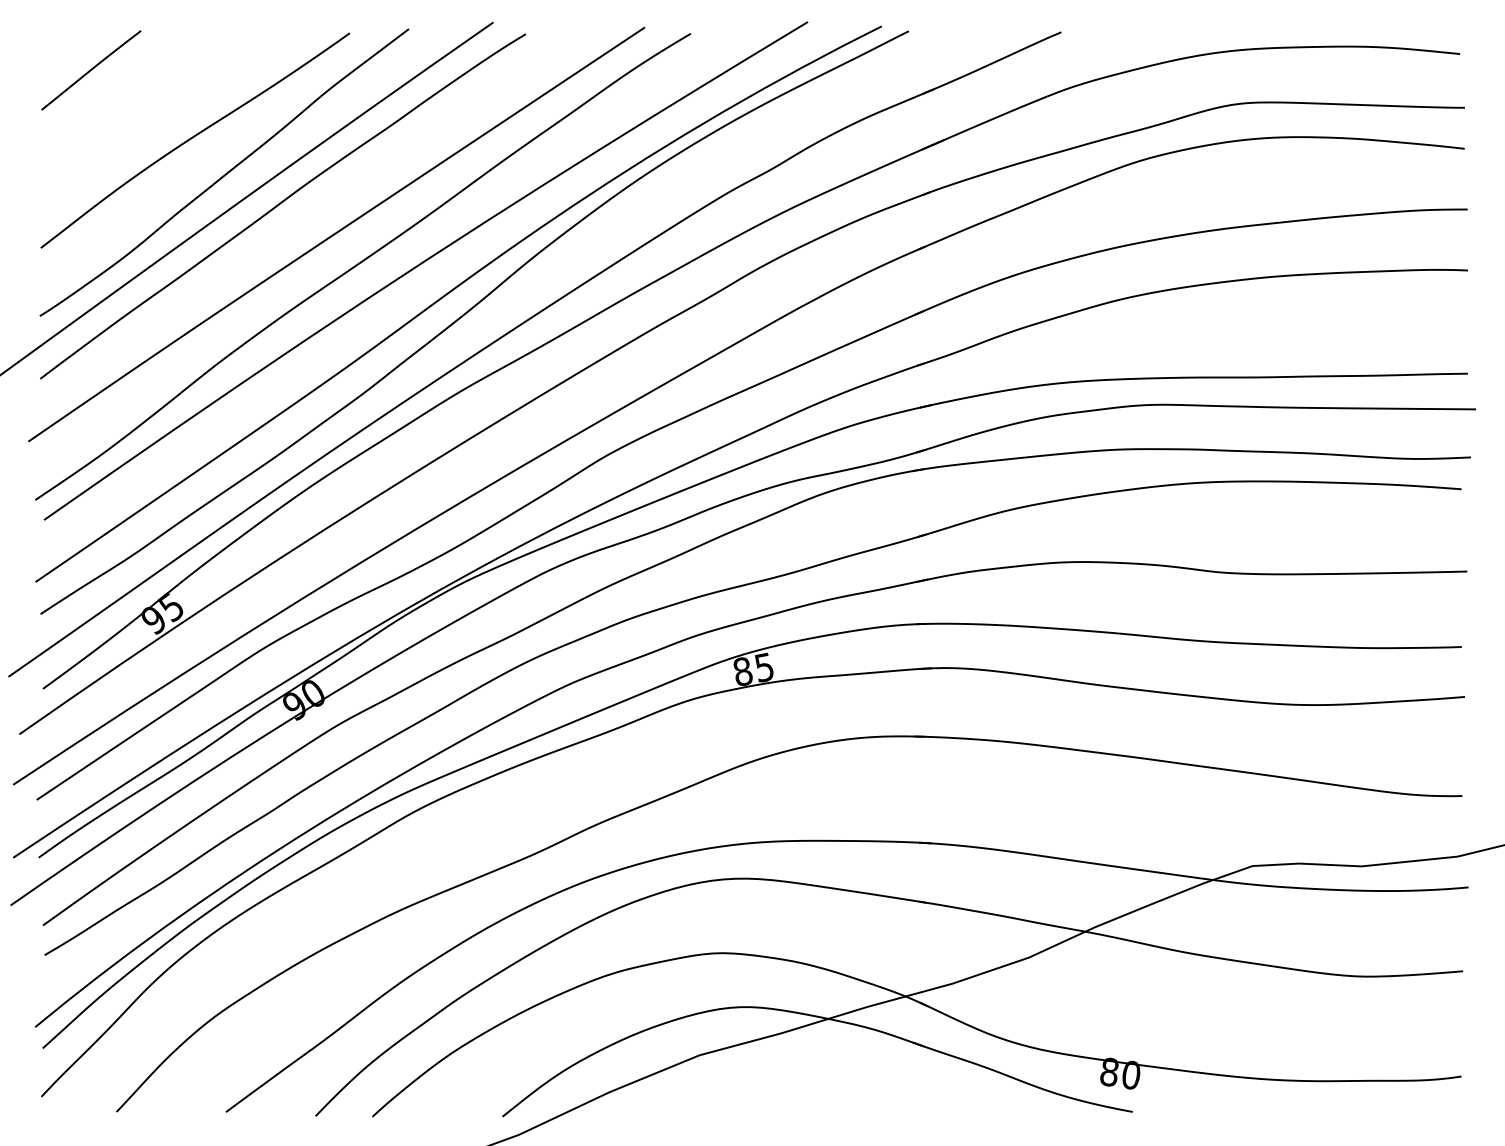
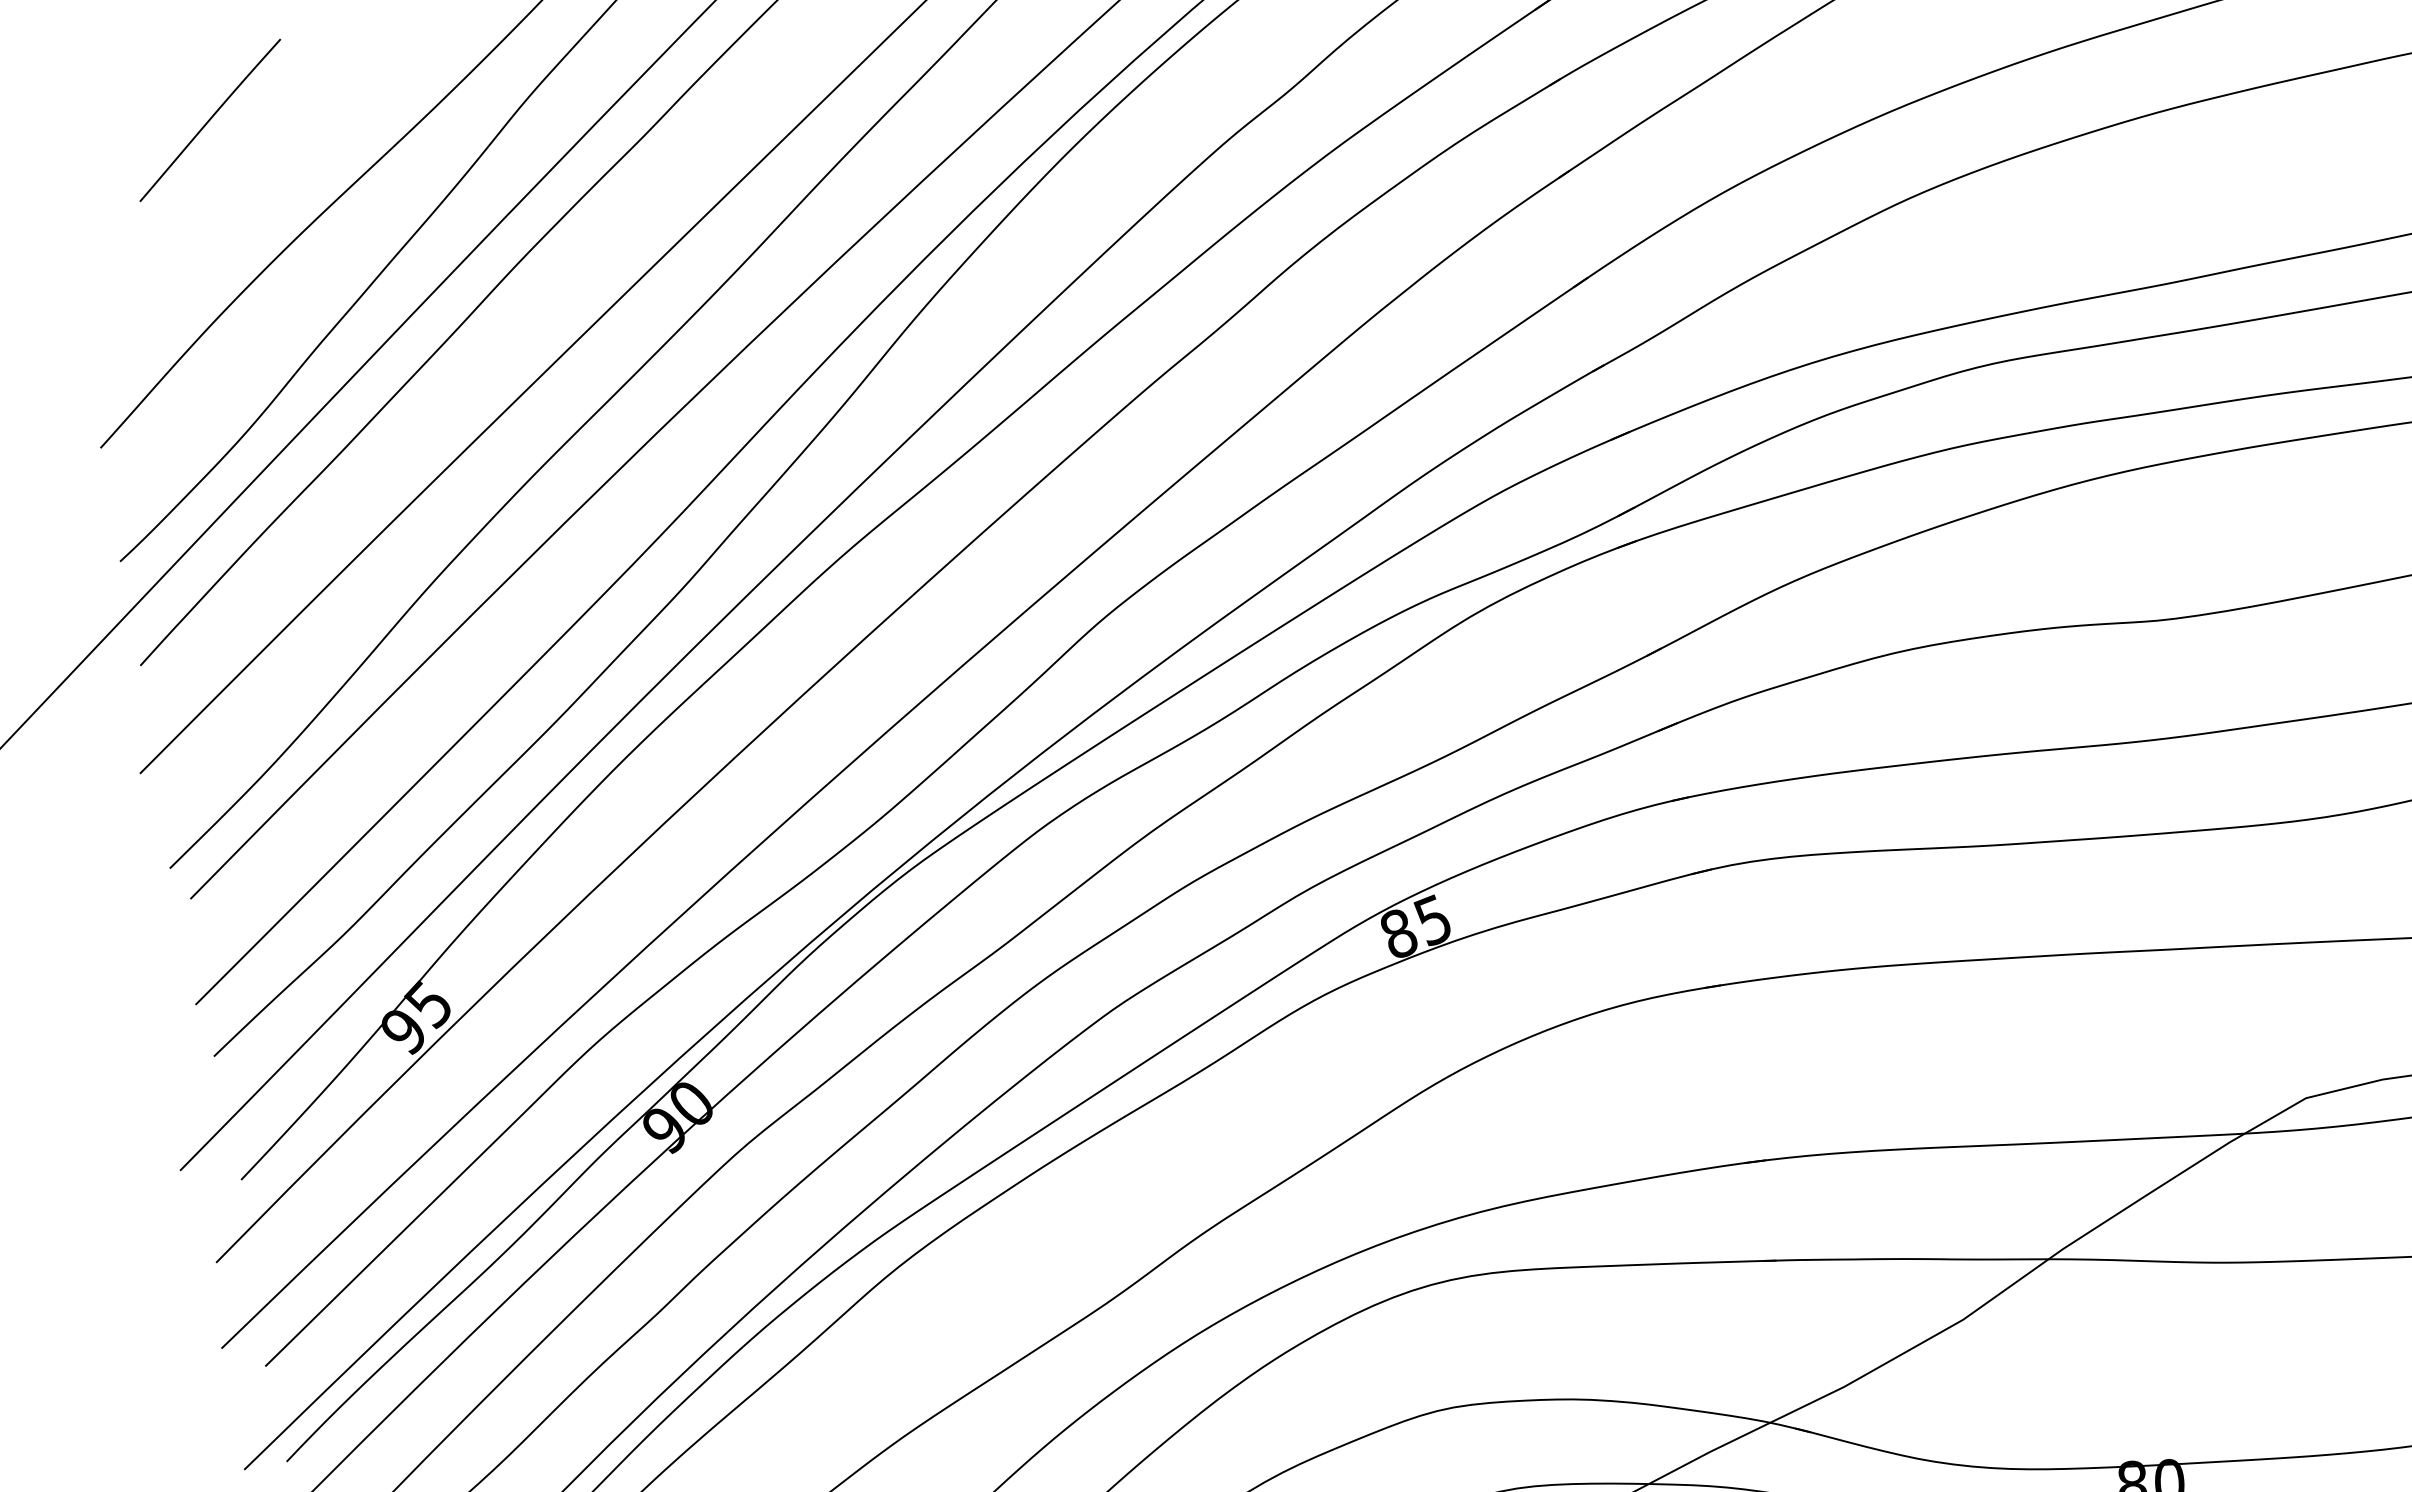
line: (91, 70) -> (210, 120), moved

